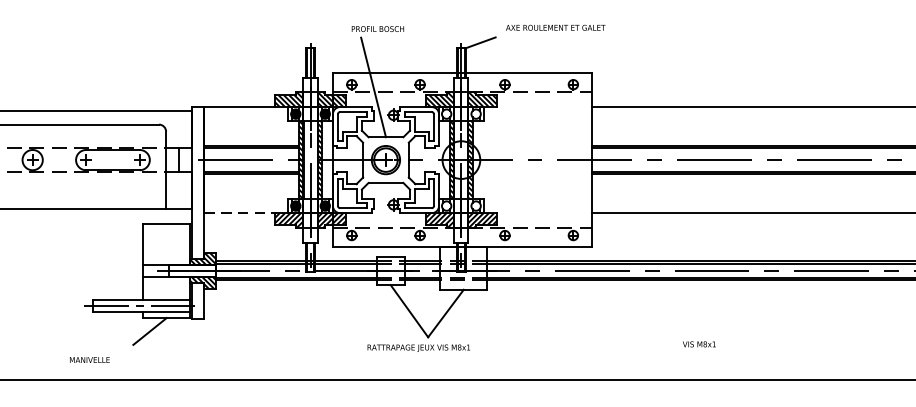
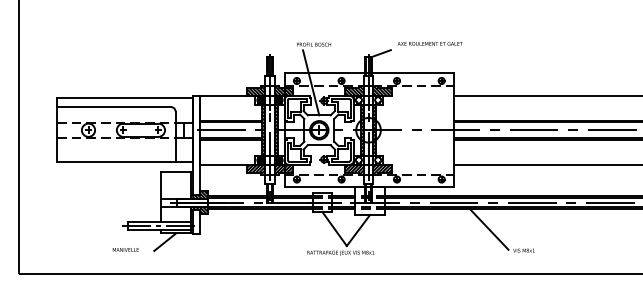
line: (240, 212) -> (224, 164), dashed -> solid
line: (645, 310) -> (488, 228), added
text: (89, 359) -> (125, 249), moved

